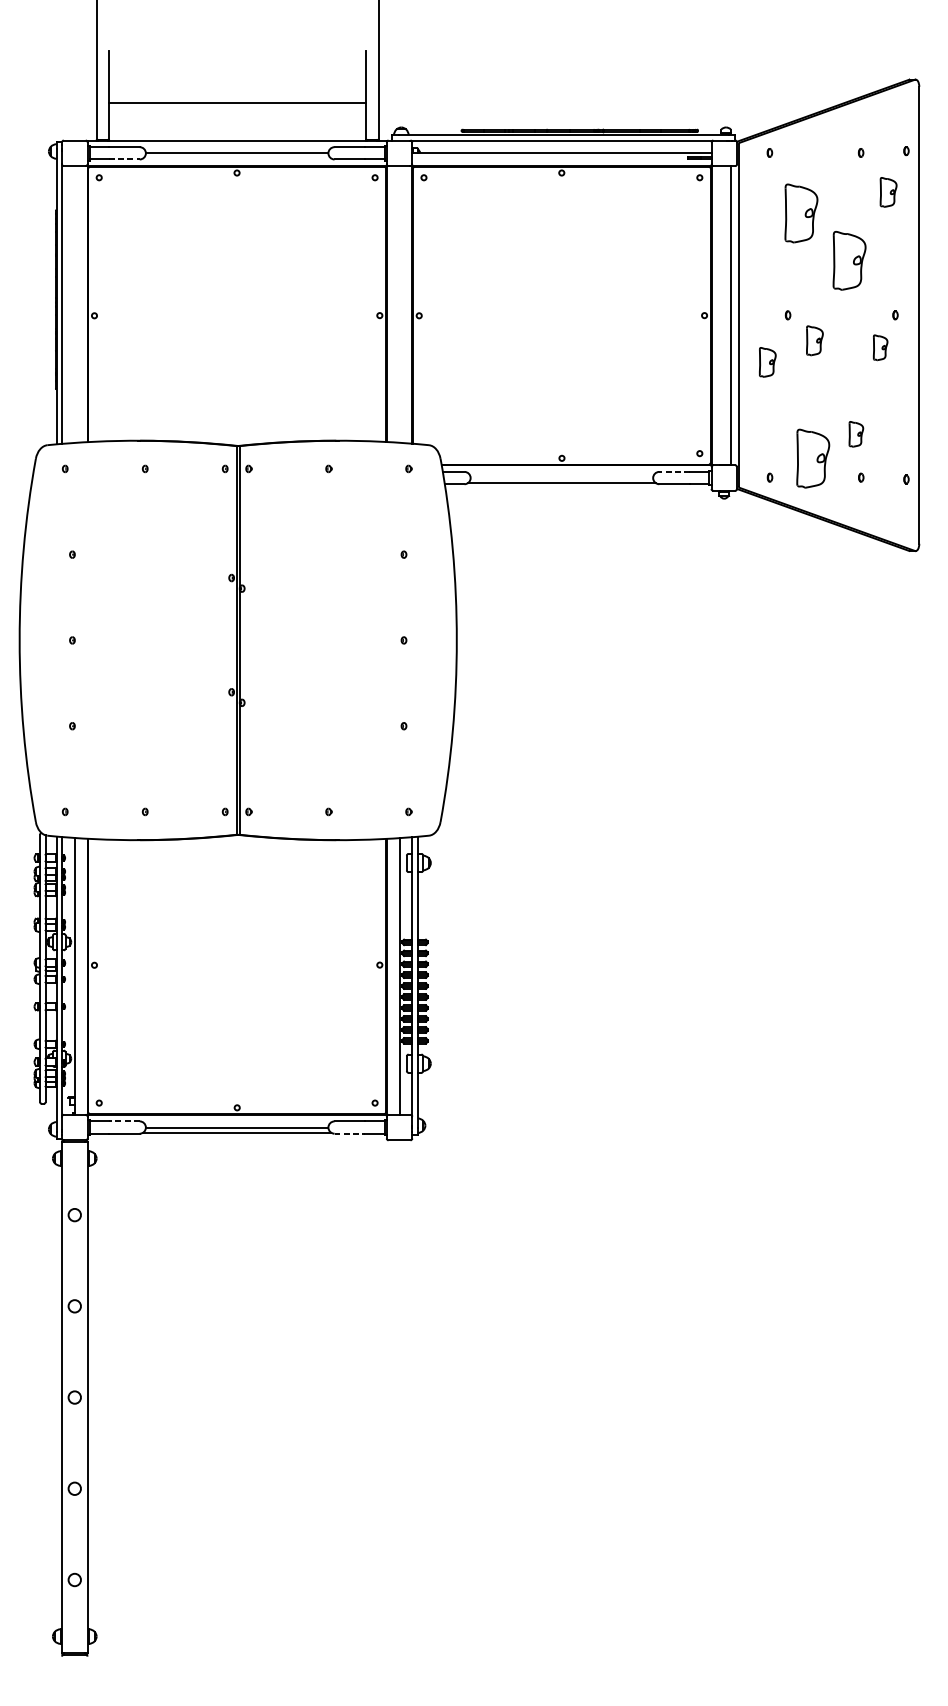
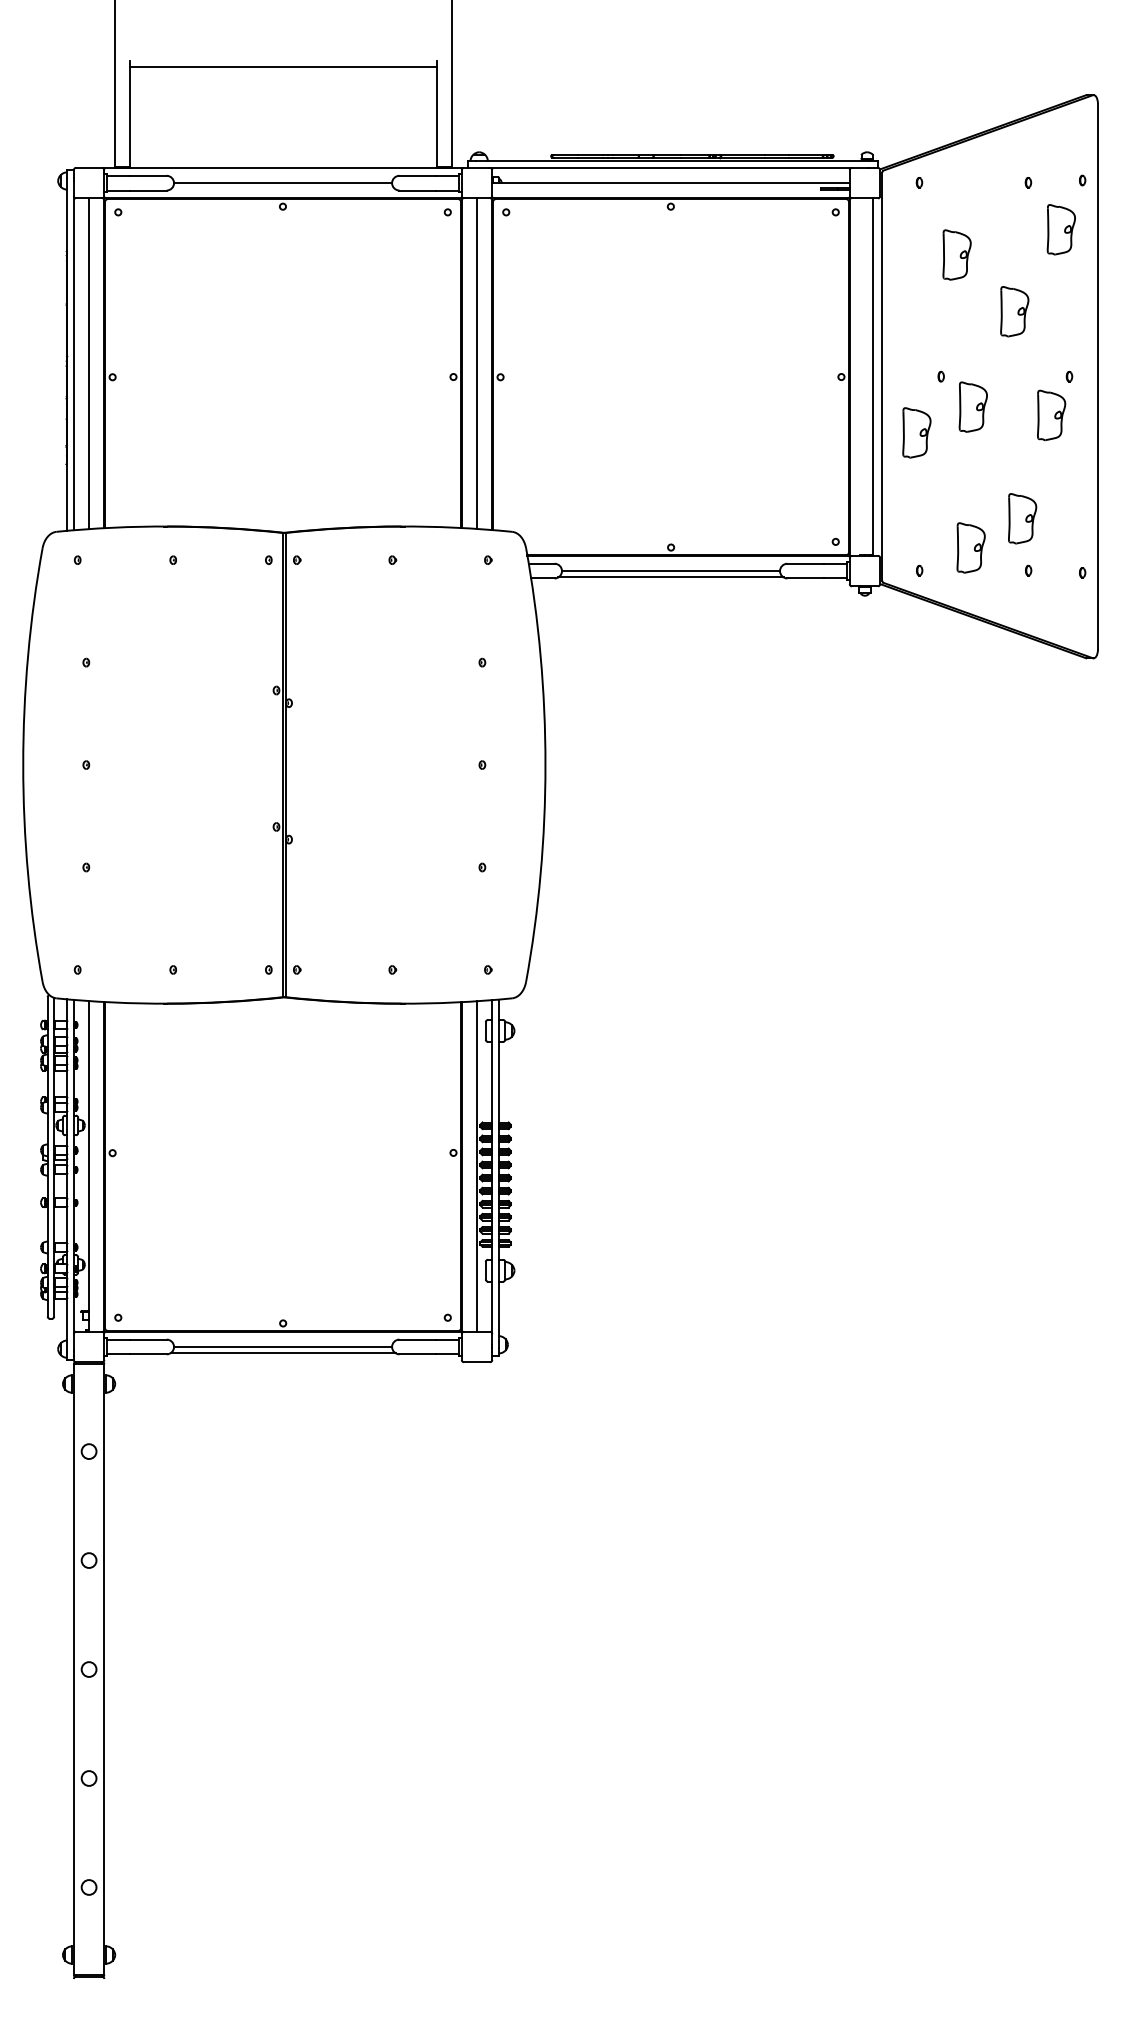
line: (237, 103) -> (283, 67), moved
line: (124, 159) -> (148, 190), dashed -> solid
part: (887, 192) -> (1060, 229), size x1.43
part: (800, 213) -> (956, 254), size x0.71
part: (849, 260) -> (1014, 311), size x0.71
line: (75, 304) -> (89, 363), added
line: (399, 304) -> (477, 363), added
part: (814, 340) -> (972, 406), size x1.43
part: (880, 347) -> (1051, 415), size x1.67
part: (767, 362) -> (916, 432), size x1.43
part: (856, 434) -> (1022, 518), size x1.67
part: (812, 458) -> (970, 547), size x0.71
line: (674, 471) -> (805, 563), dashed -> solid
line: (561, 478) -> (670, 571), added
line: (123, 1121) -> (147, 1339), dashed -> solid
line: (350, 1133) -> (418, 1354), dashed -> solid

